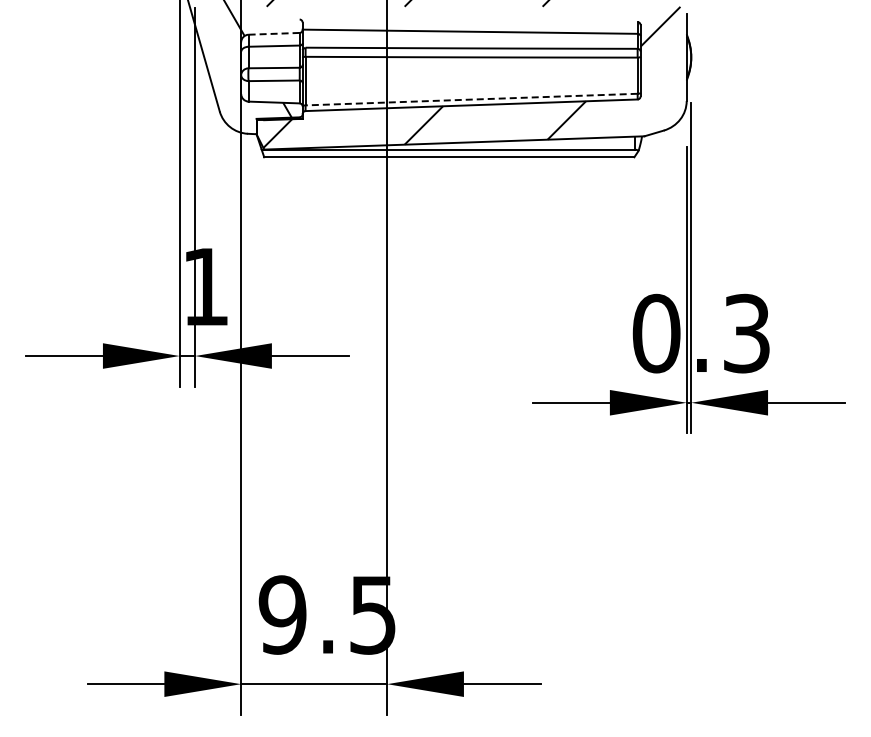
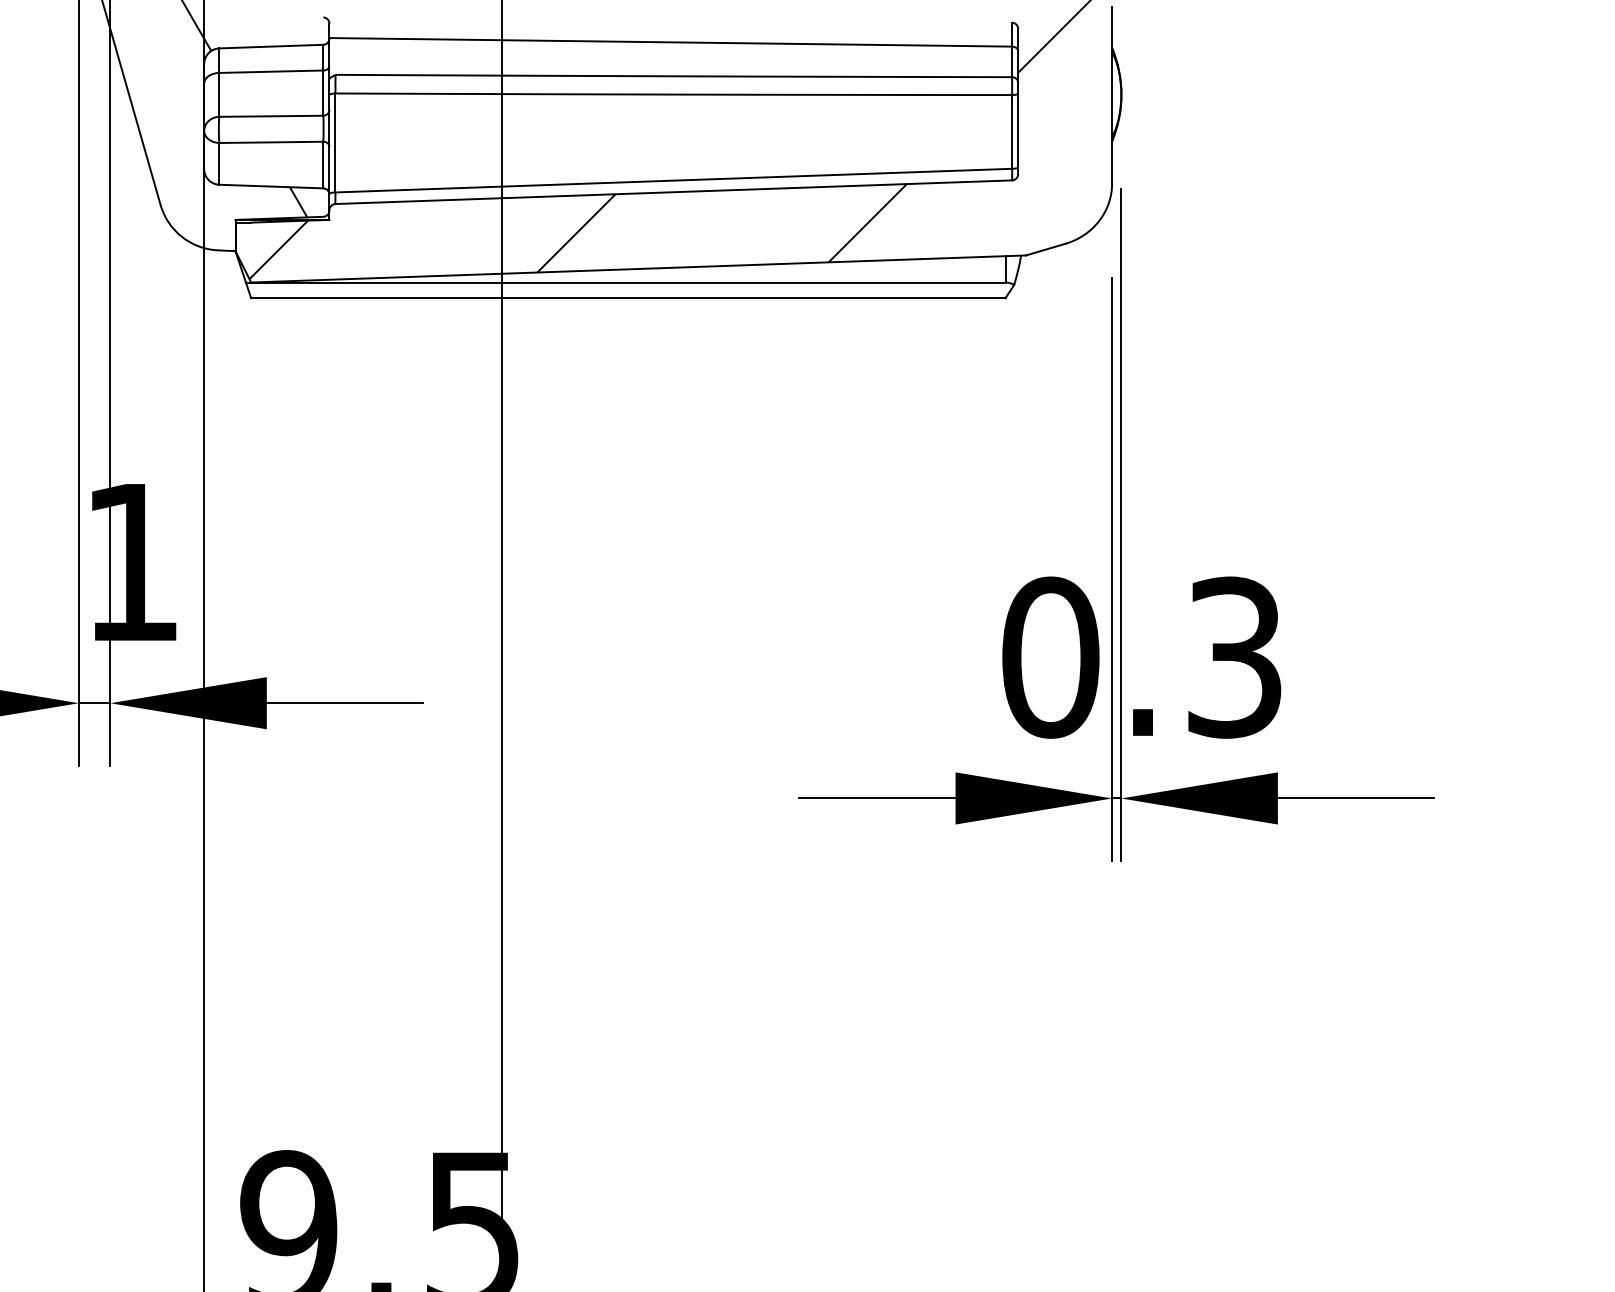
line: (274, 33) -> (272, 45), dashed -> solid
line: (471, 99) -> (673, 180), dashed -> solid

